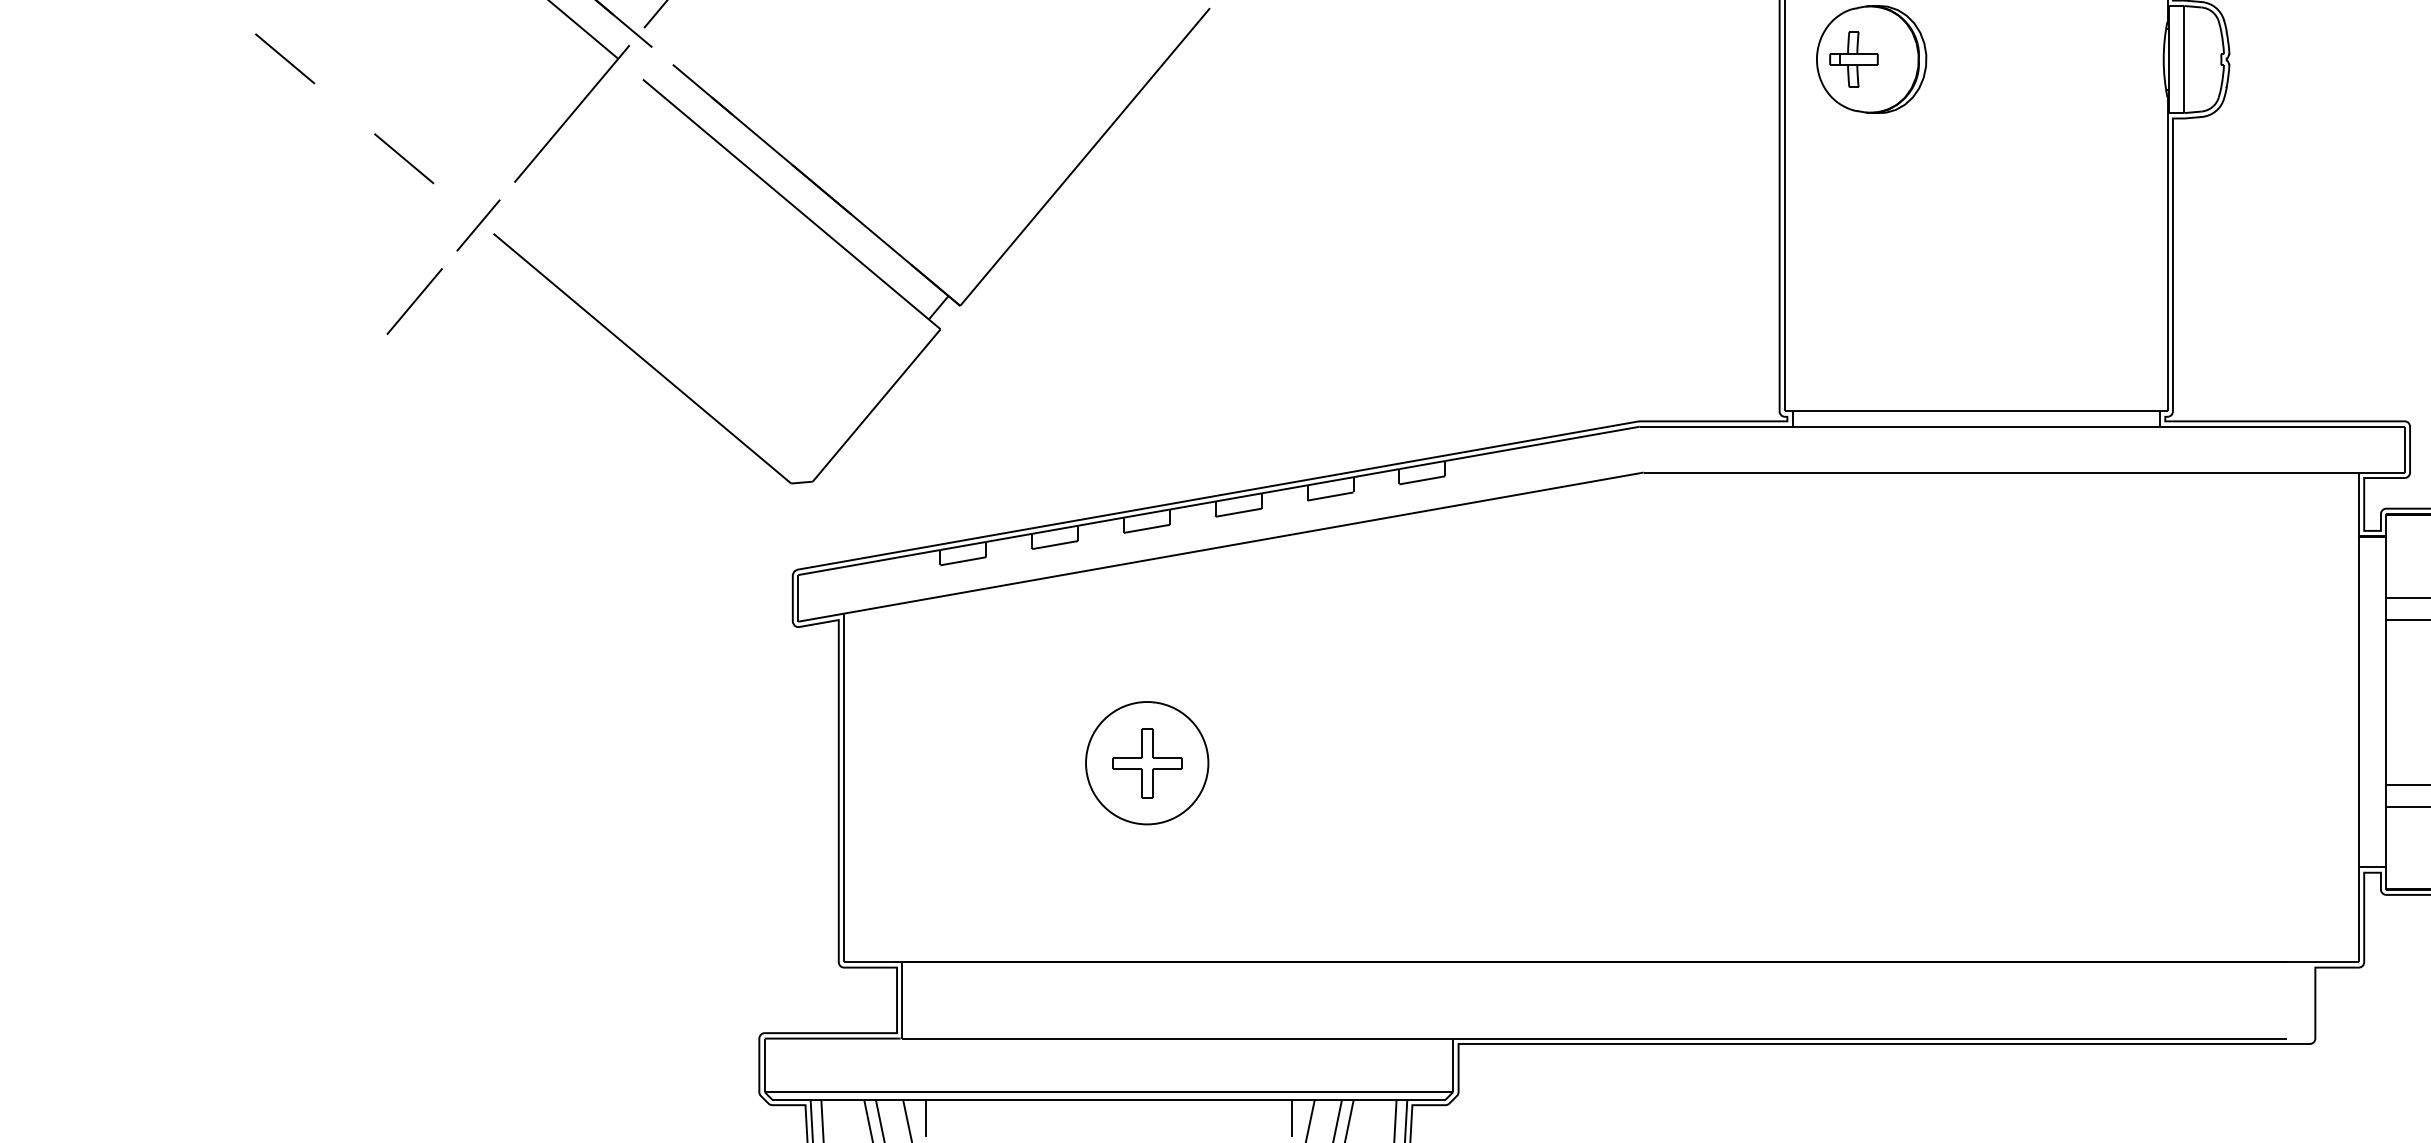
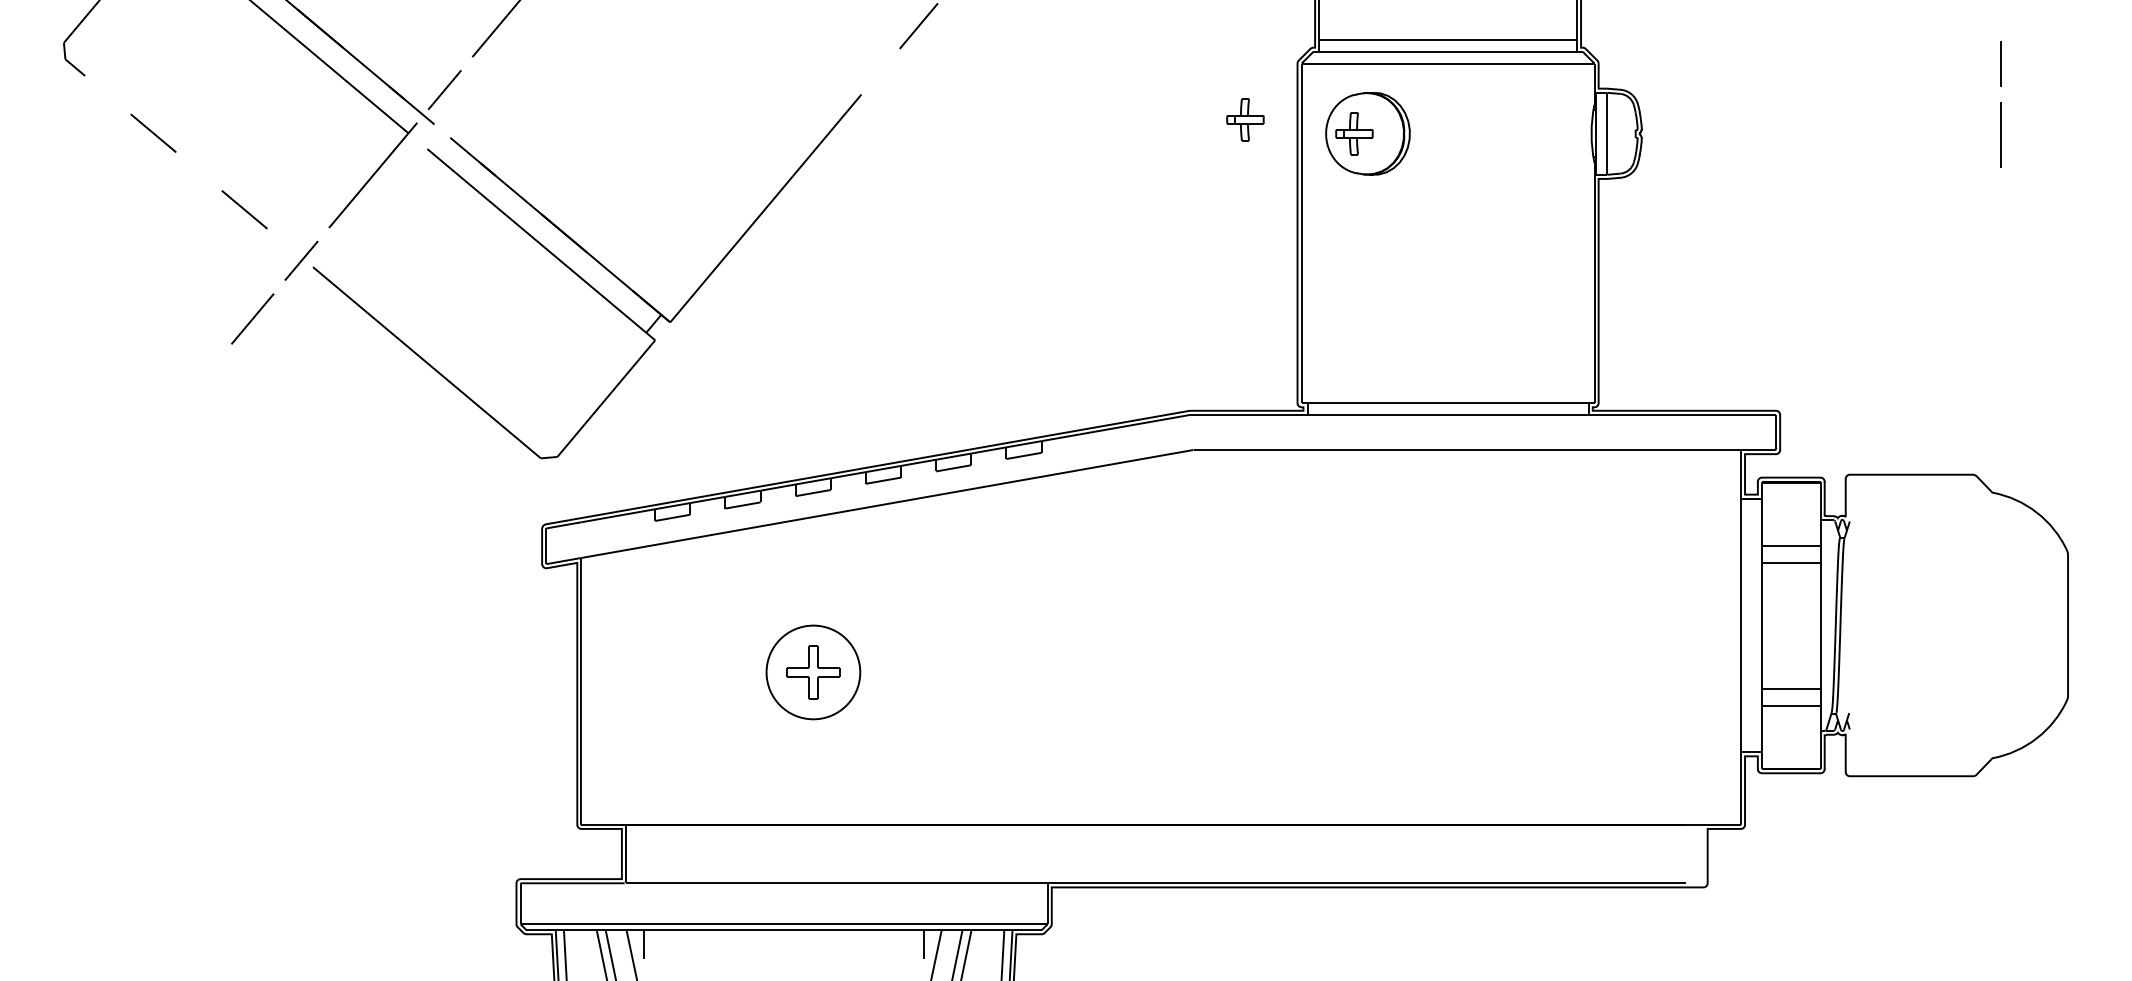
part: (1711, 40) -> (1245, 119), added

